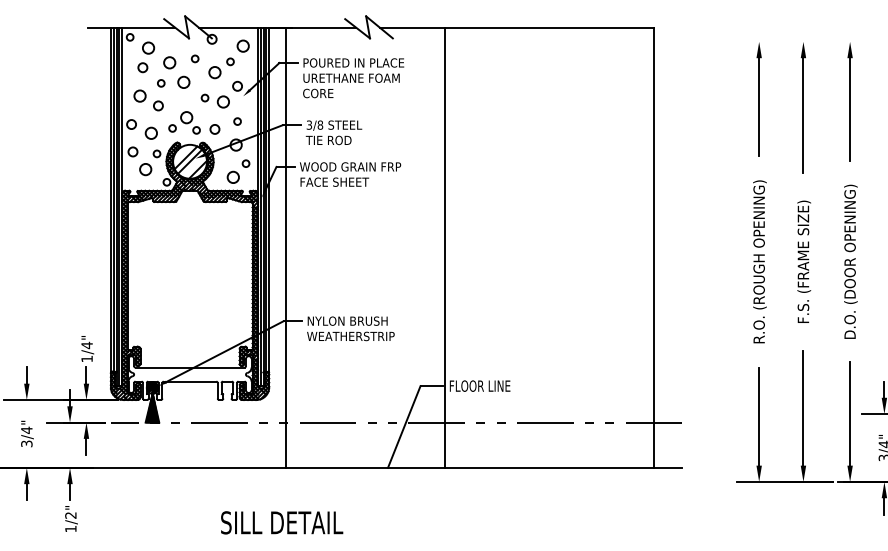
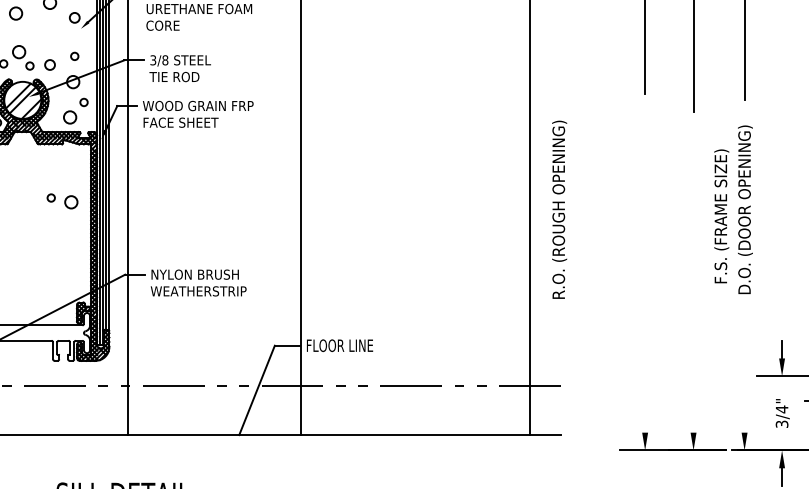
part: (214, 100) -> (61, 200), moved
text: (759, 261) -> (559, 209), moved
text: (804, 261) -> (722, 215), moved
line: (803, 408) -> (693, 370), removed
line: (850, 413) -> (745, 375), removed
line: (759, 416) -> (645, 378), removed

